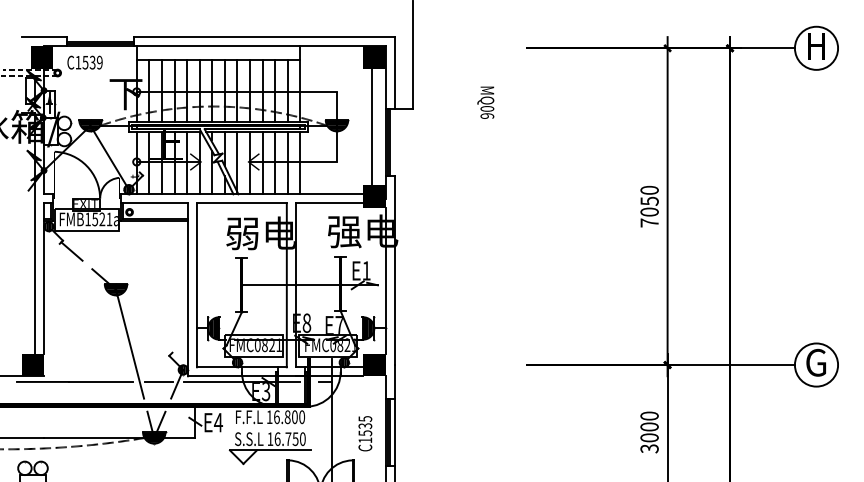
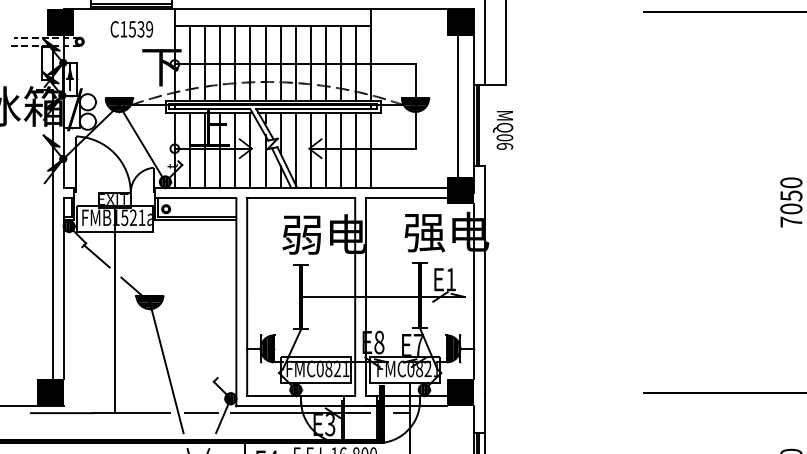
text: (84, 62) -> (131, 29), moved
text: (485, 102) -> (502, 130), moved
line: (86, 296) -> (114, 310), added

